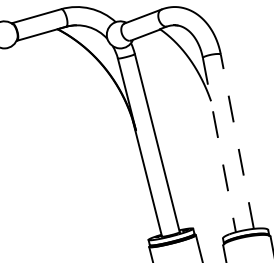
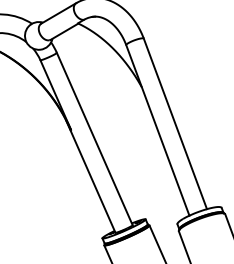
line: (237, 141) -> (175, 123), dashed -> solid
line: (219, 145) -> (157, 130), dashed -> solid

